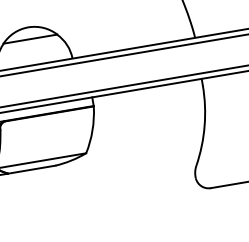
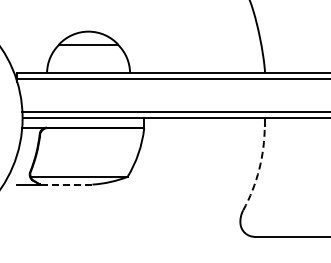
arc: (204, 126) -> (259, 169), solid -> dashed
line: (30, 169) -> (65, 184), solid -> dashed

